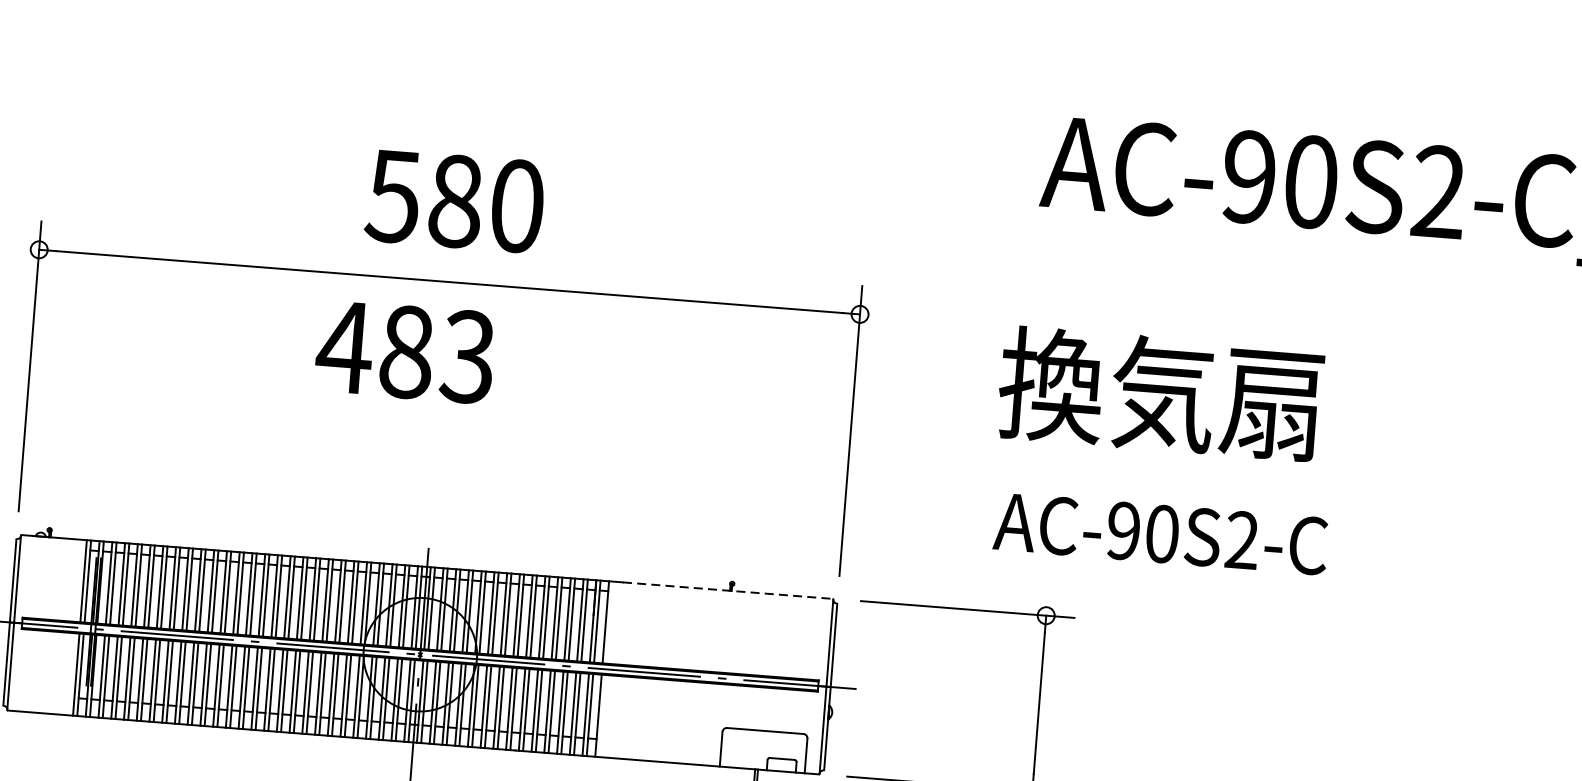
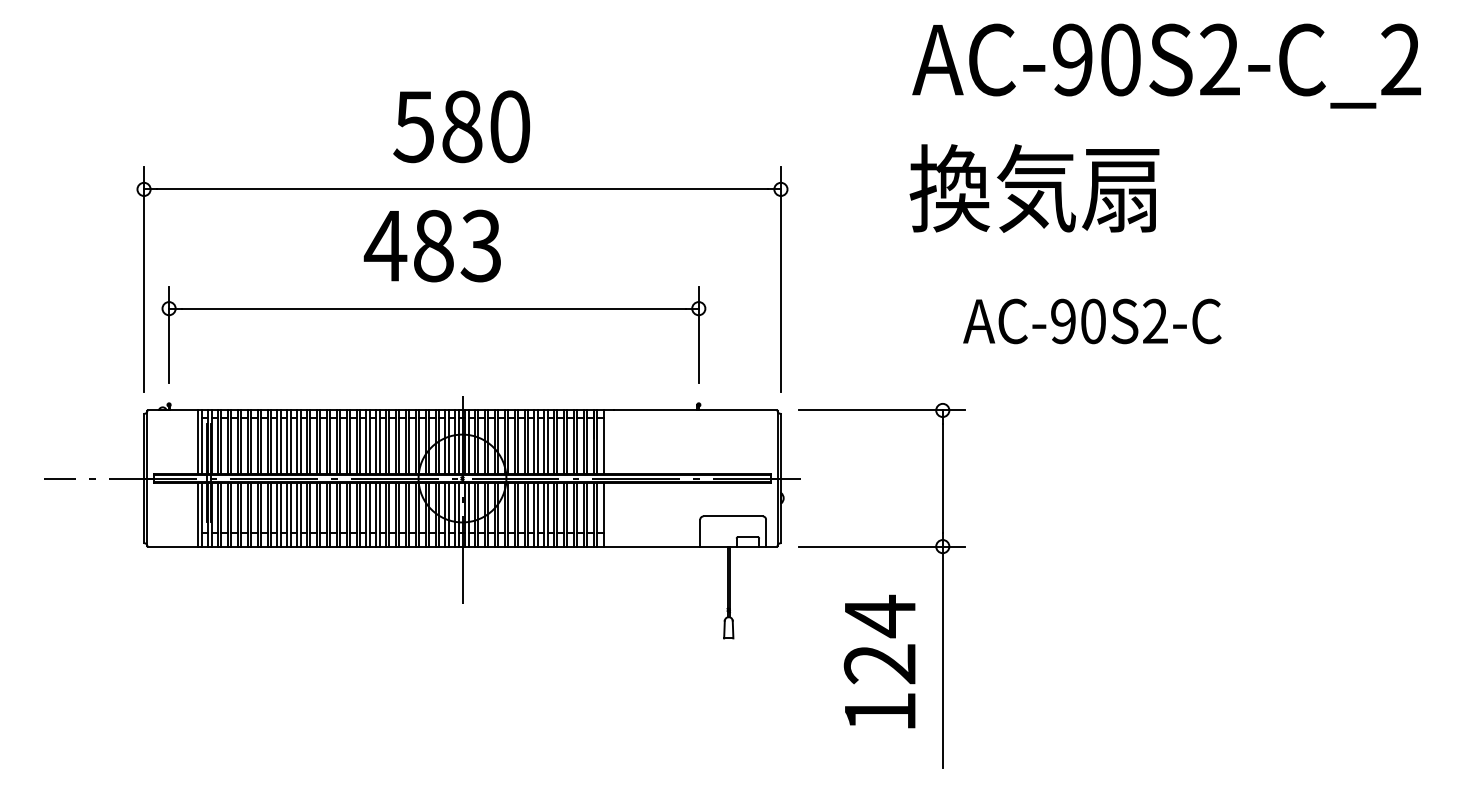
text: (1160, 393) -> (1034, 188), moved
part: (400, 433) -> (433, 309), added
text: (1161, 534) -> (1092, 321), moved
line: (728, 590) -> (696, 410), dashed -> solid

